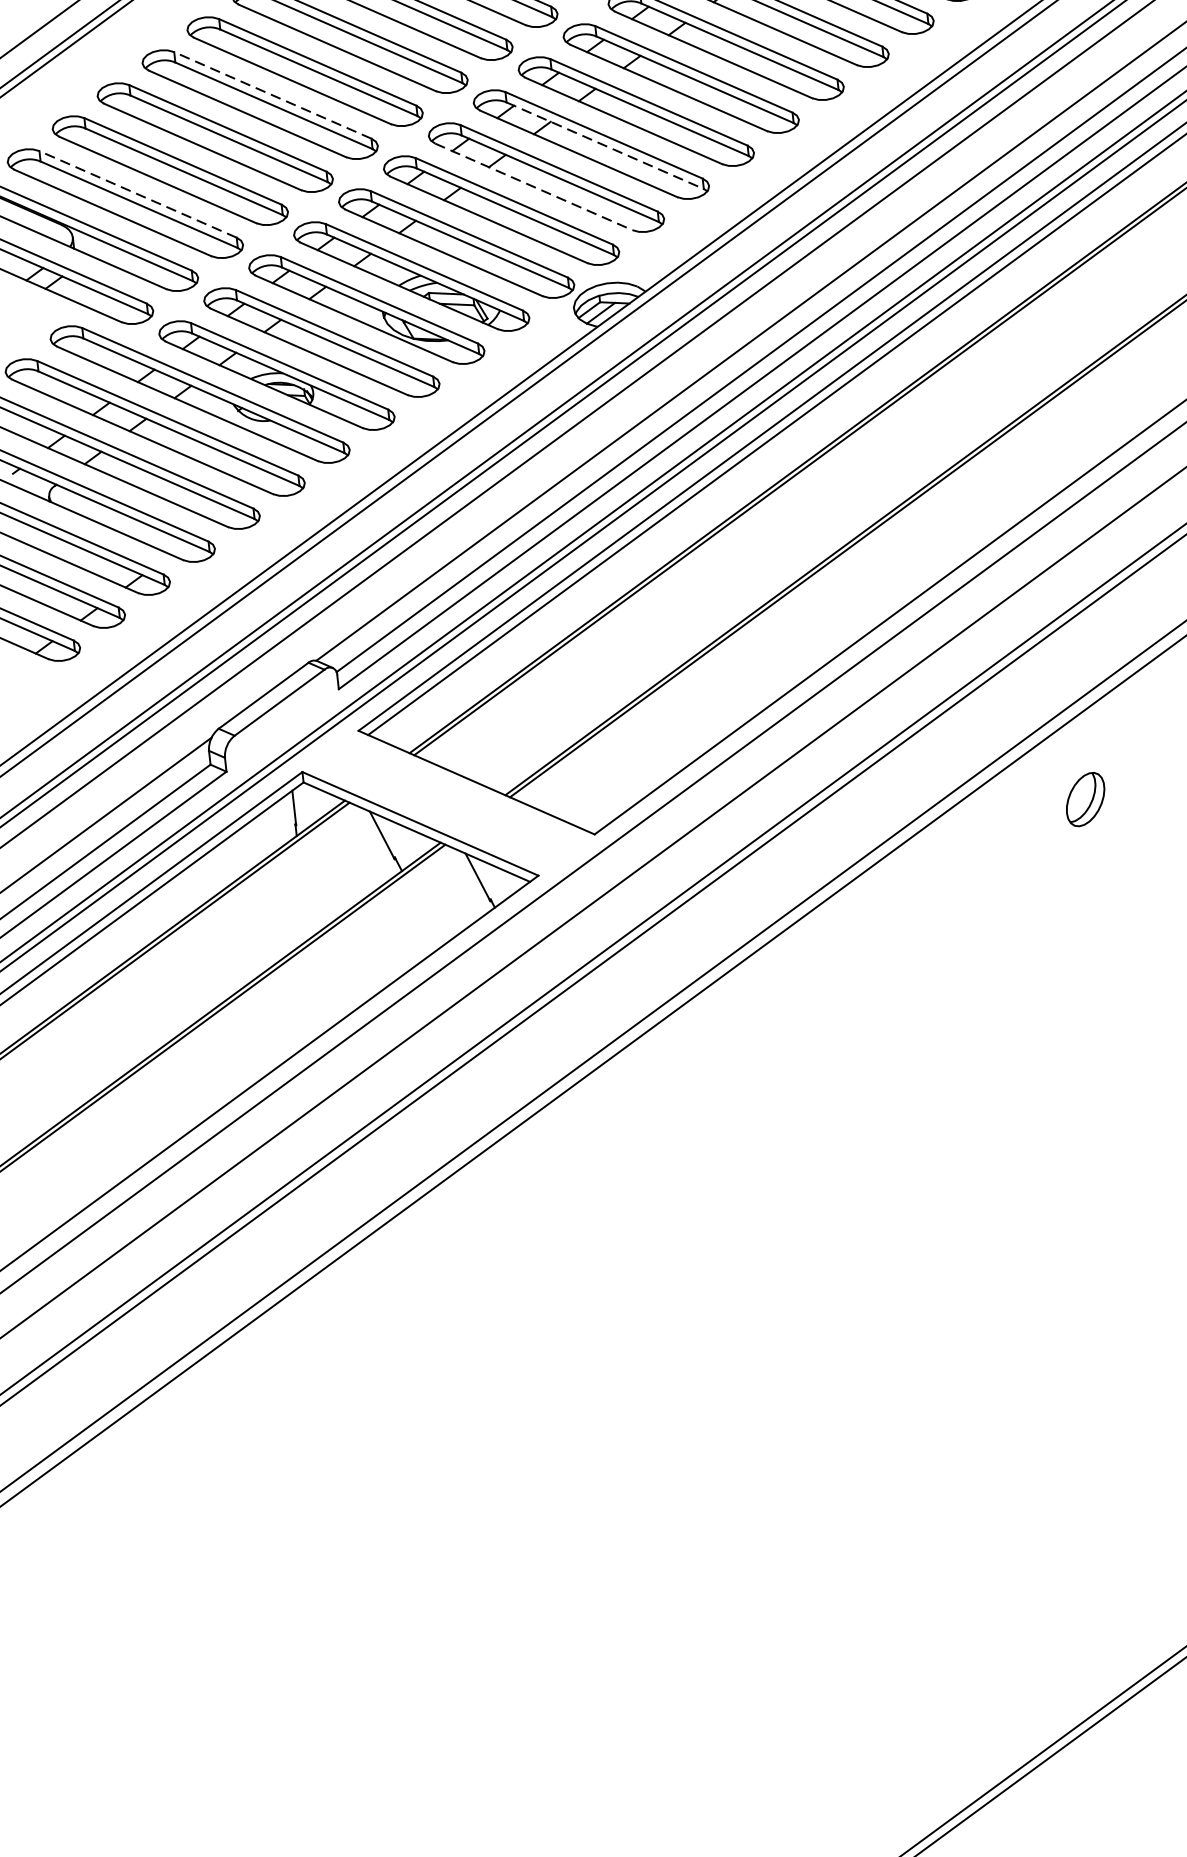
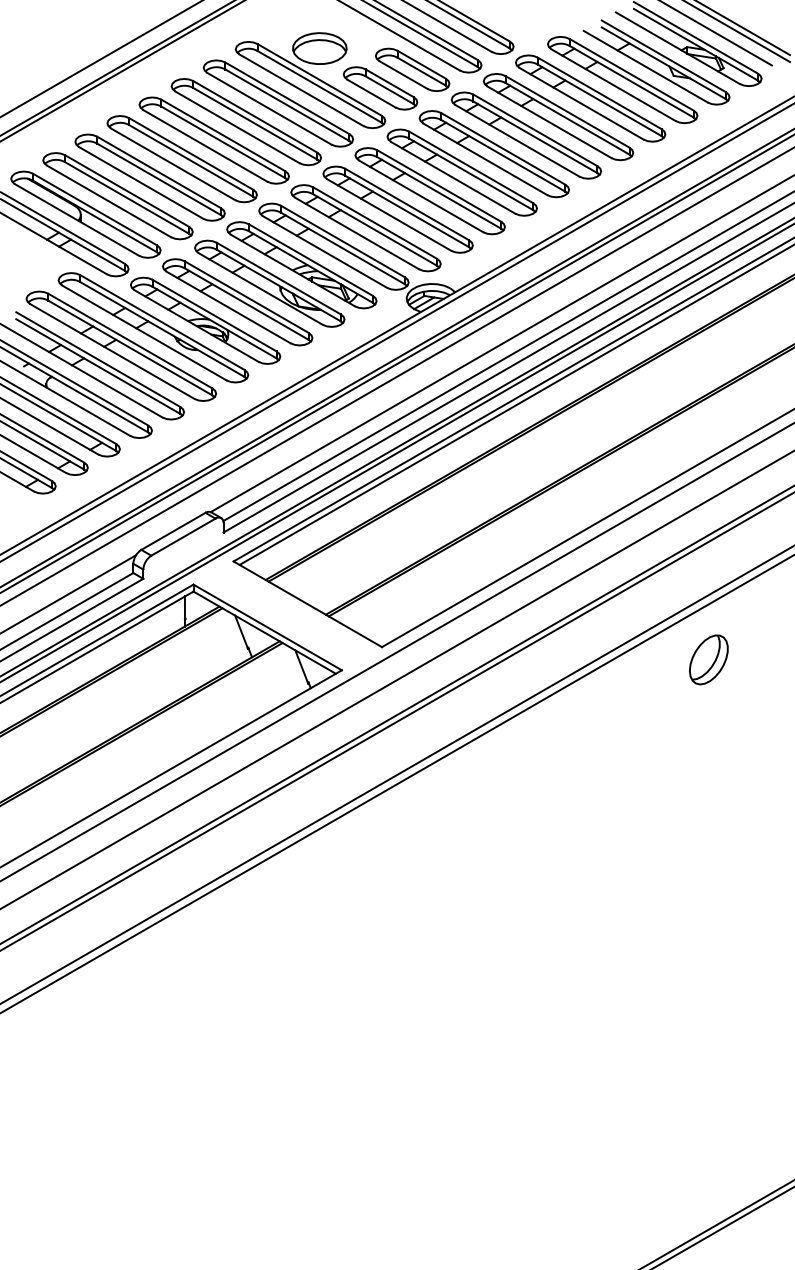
line: (273, 95) -> (223, 135), dashed -> solid
line: (605, 145) -> (439, 192), dashed -> solid
line: (534, 186) -> (389, 214), dashed -> solid
line: (138, 193) -> (127, 190), dashed -> solid
part: (1084, 799) -> (708, 659), size x1.43

